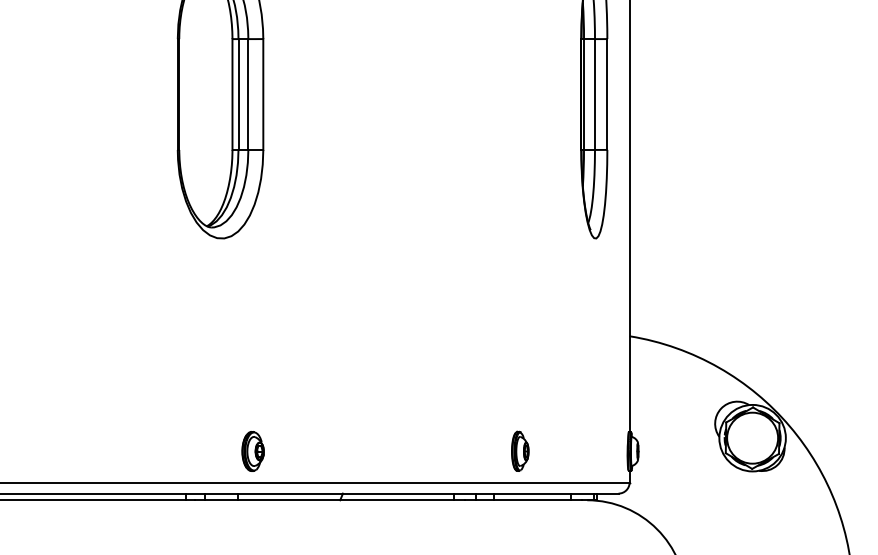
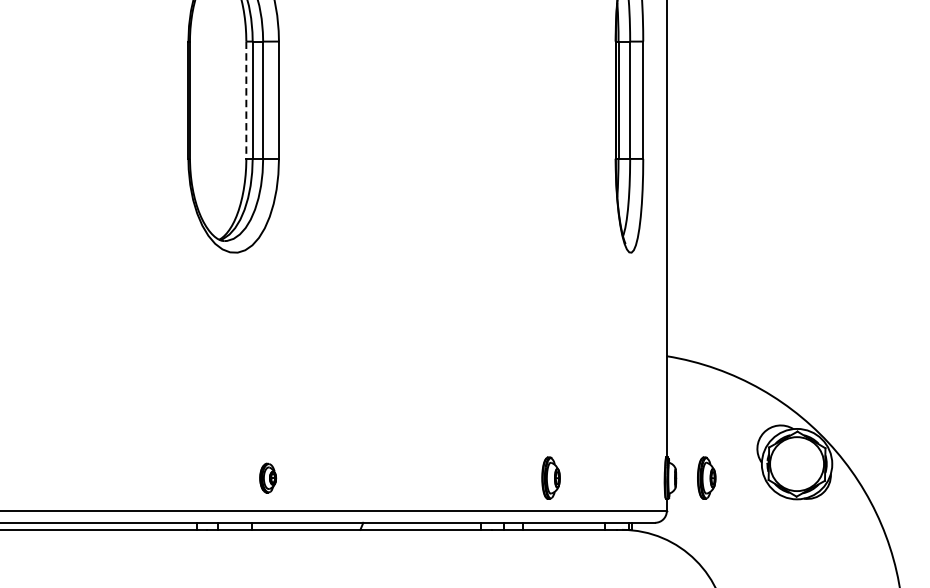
line: (232, 95) -> (246, 101), solid -> dashed
part: (667, 450) -> (706, 477), added
part: (252, 451) -> (267, 478), size x0.7

